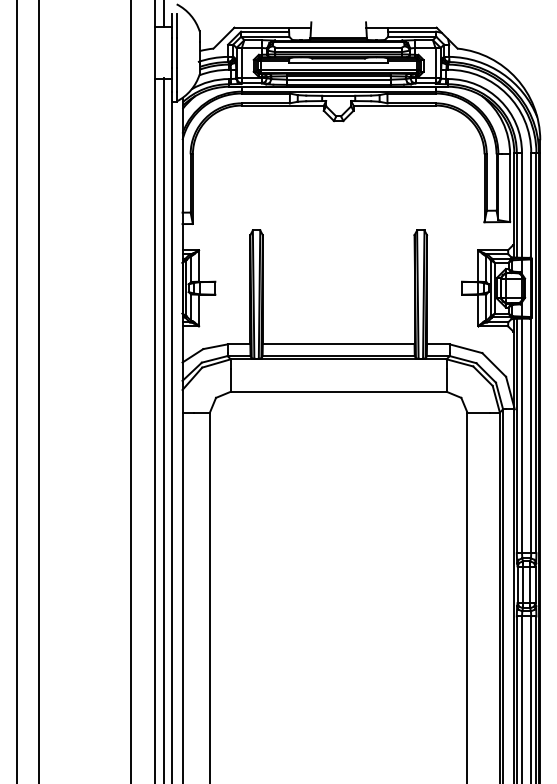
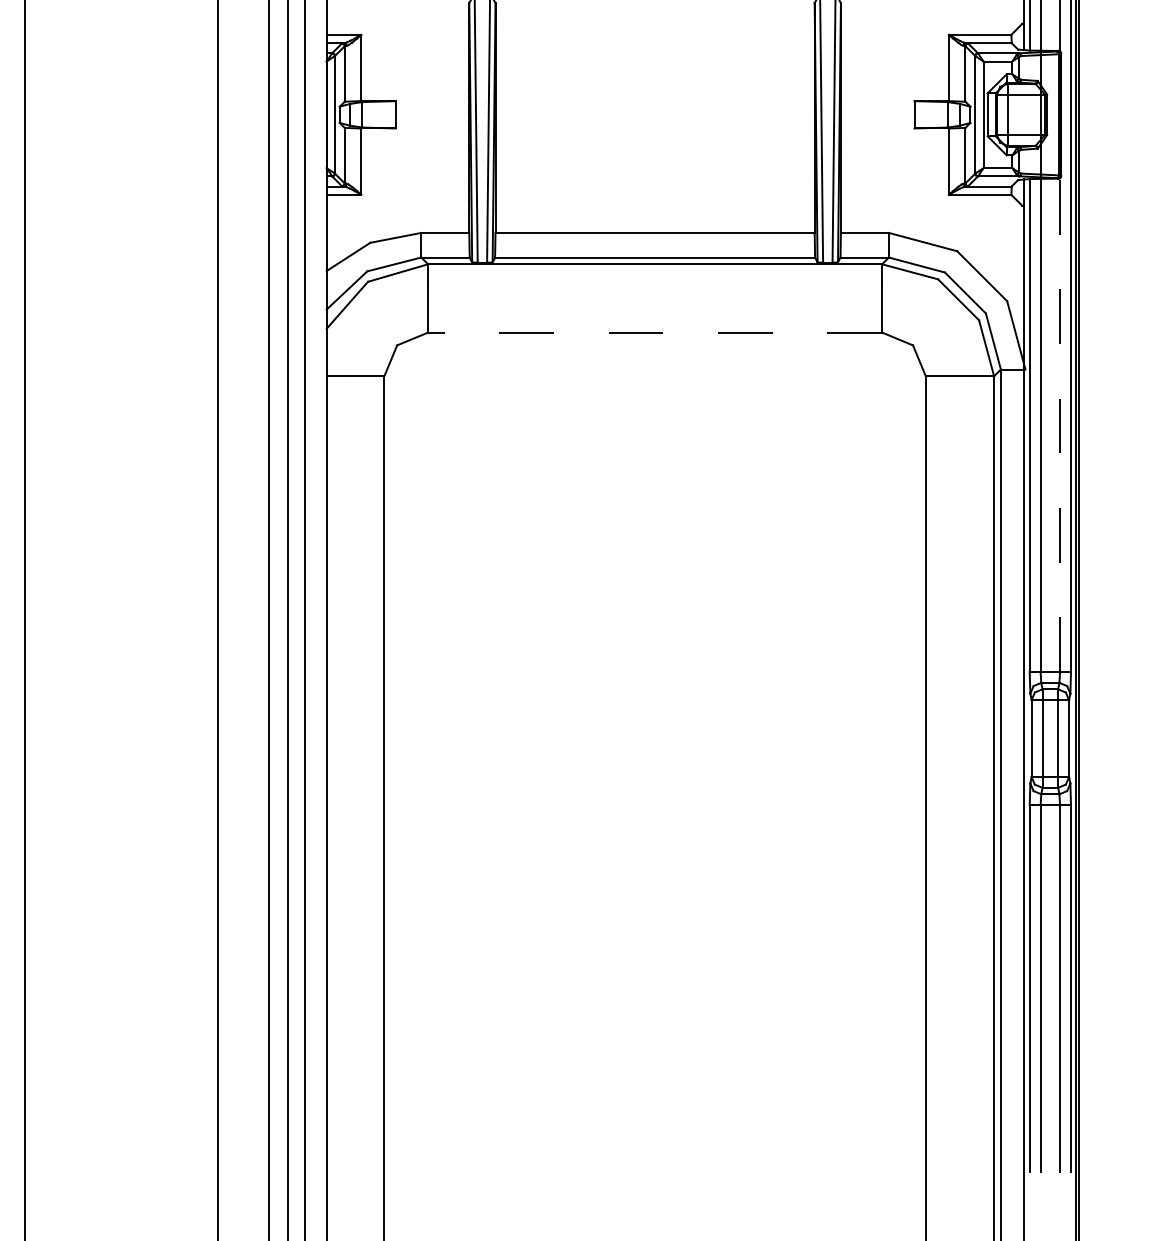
line: (338, 391) -> (654, 331), solid -> dashed
line: (531, 435) -> (1060, 424), solid -> dashed

